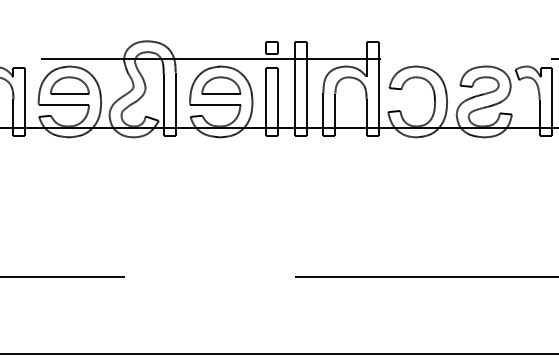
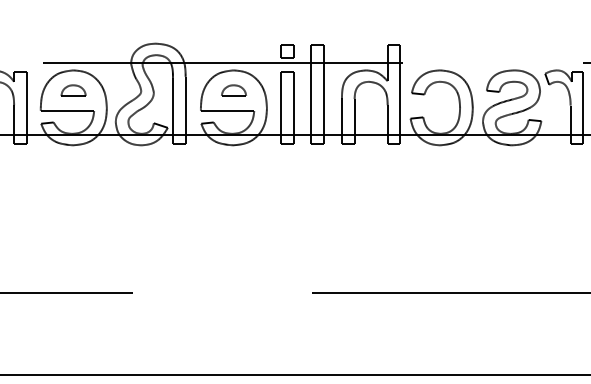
part: (69, 85) -> (73, 90), size x0.6
part: (221, 85) -> (234, 90), size x0.6

